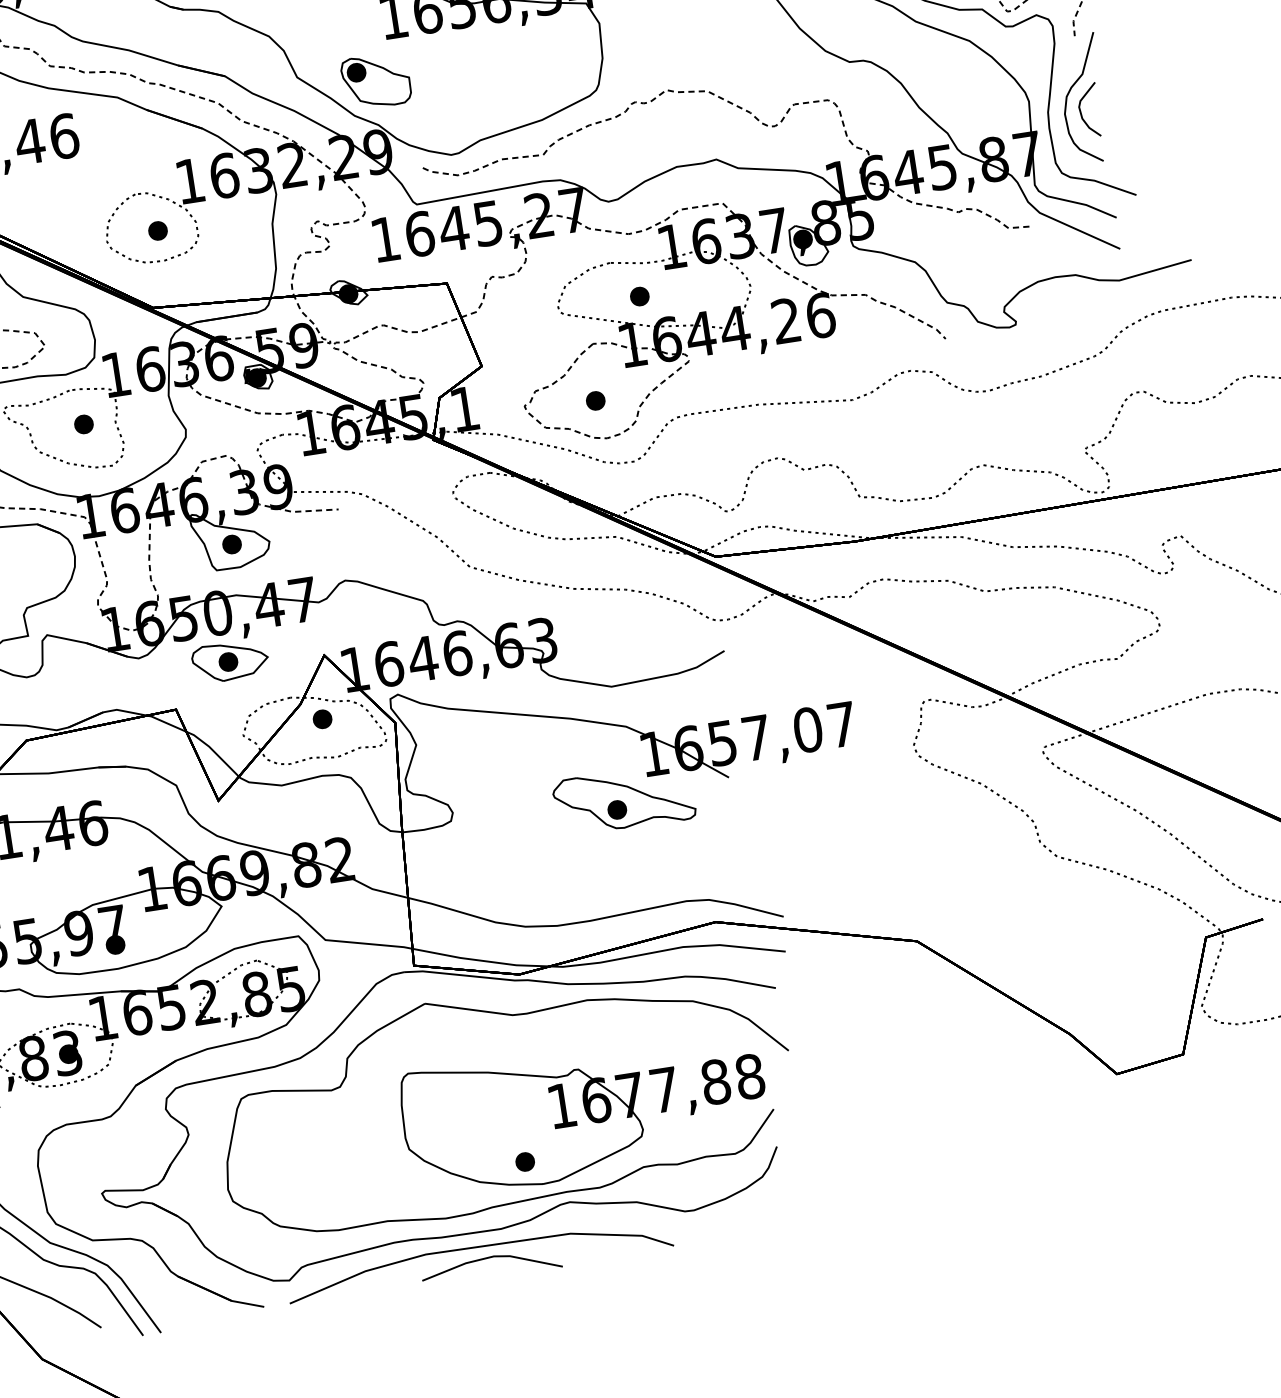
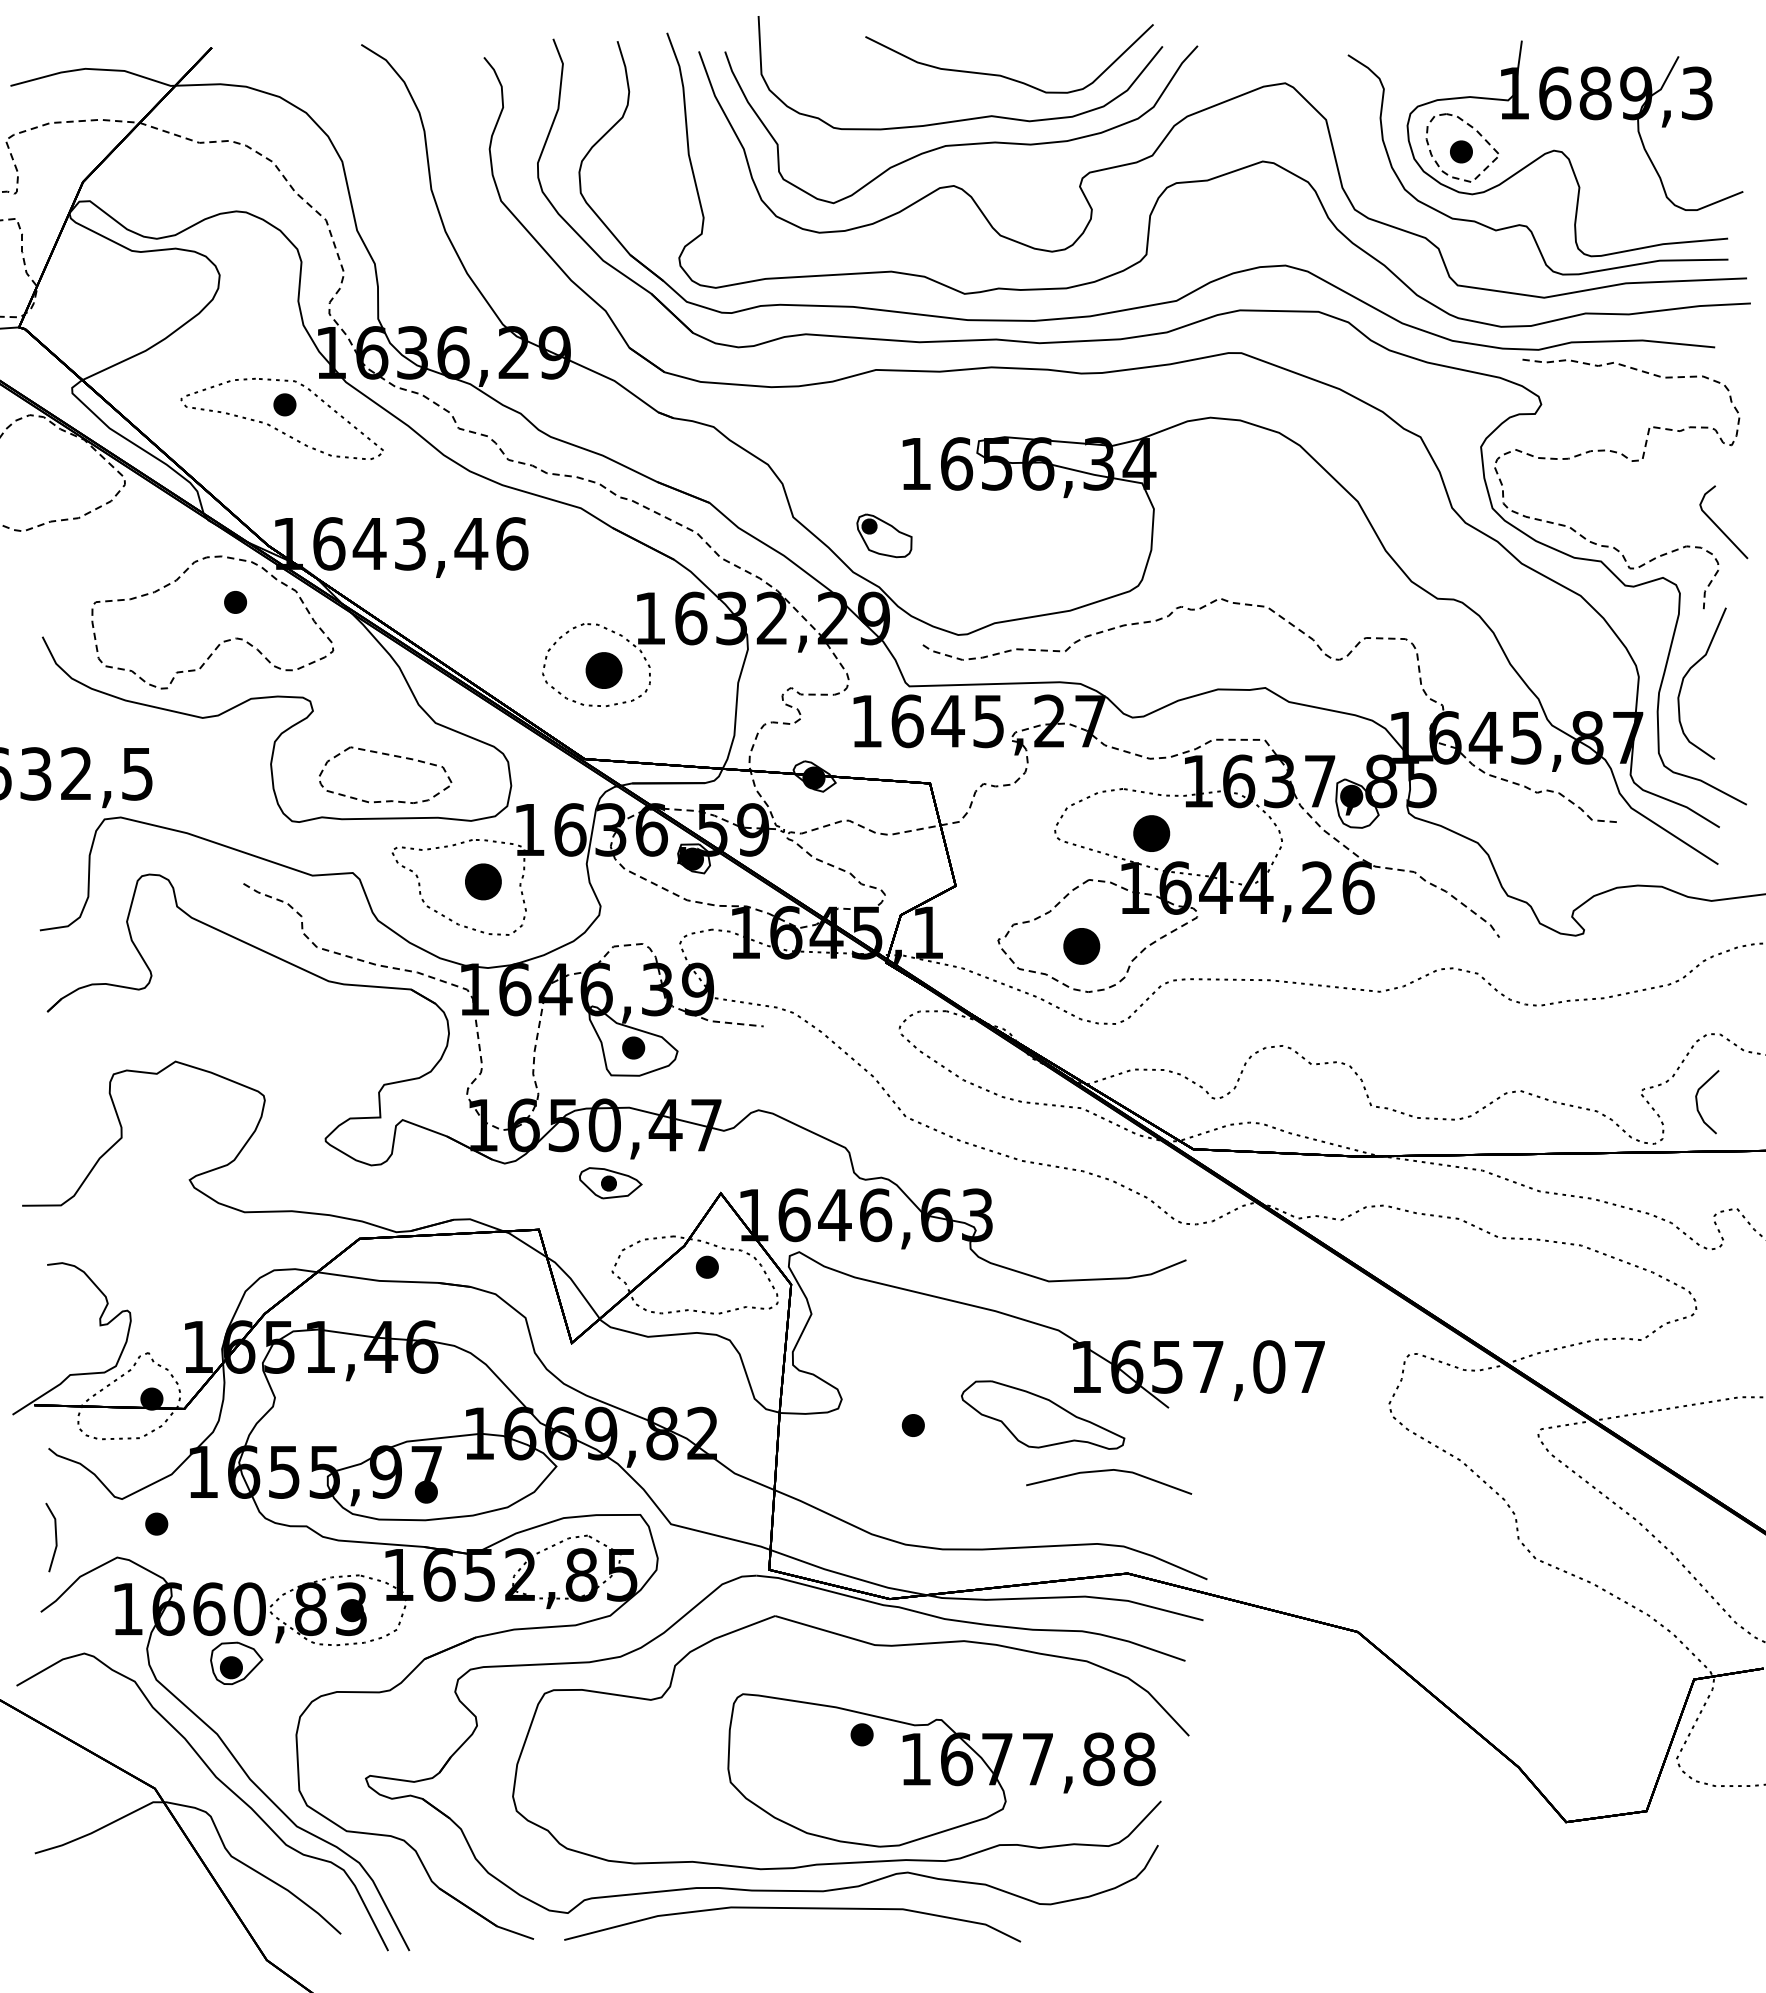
part: (376, 80) -> (884, 535), size x0.7
curve: (1082, 114) -> (1698, 1105), moved
part: (157, 230) -> (603, 670), size x1.6
part: (639, 295) -> (1151, 832), size x1.6
part: (595, 400) -> (1081, 946), size x1.6
part: (83, 424) -> (482, 881), size x1.6
part: (230, 660) -> (610, 1182), size x0.7
part: (616, 810) -> (912, 1425), moved
part: (524, 1161) -> (861, 1734), moved
line: (490, 1258) -> (1109, 1471), moved

